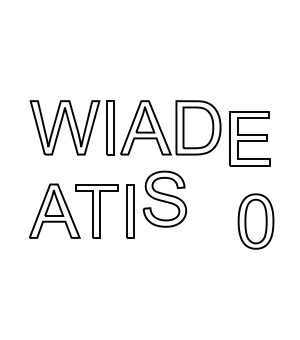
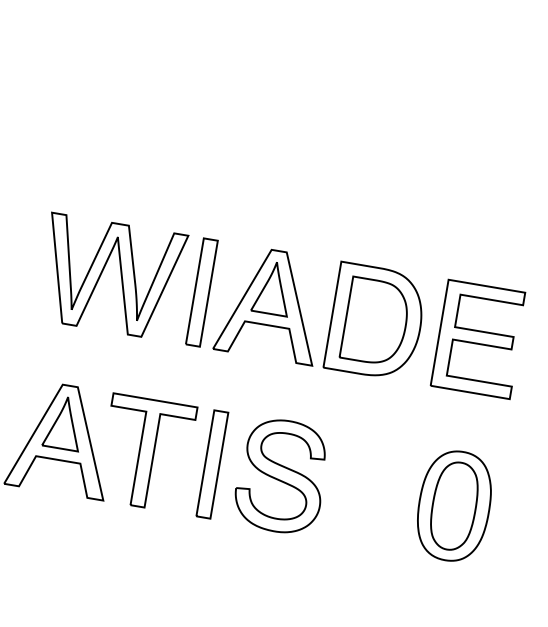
part: (249, 138) -> (477, 338), moved
part: (164, 198) -> (280, 474), moved
part: (255, 221) -> (453, 505), moved

